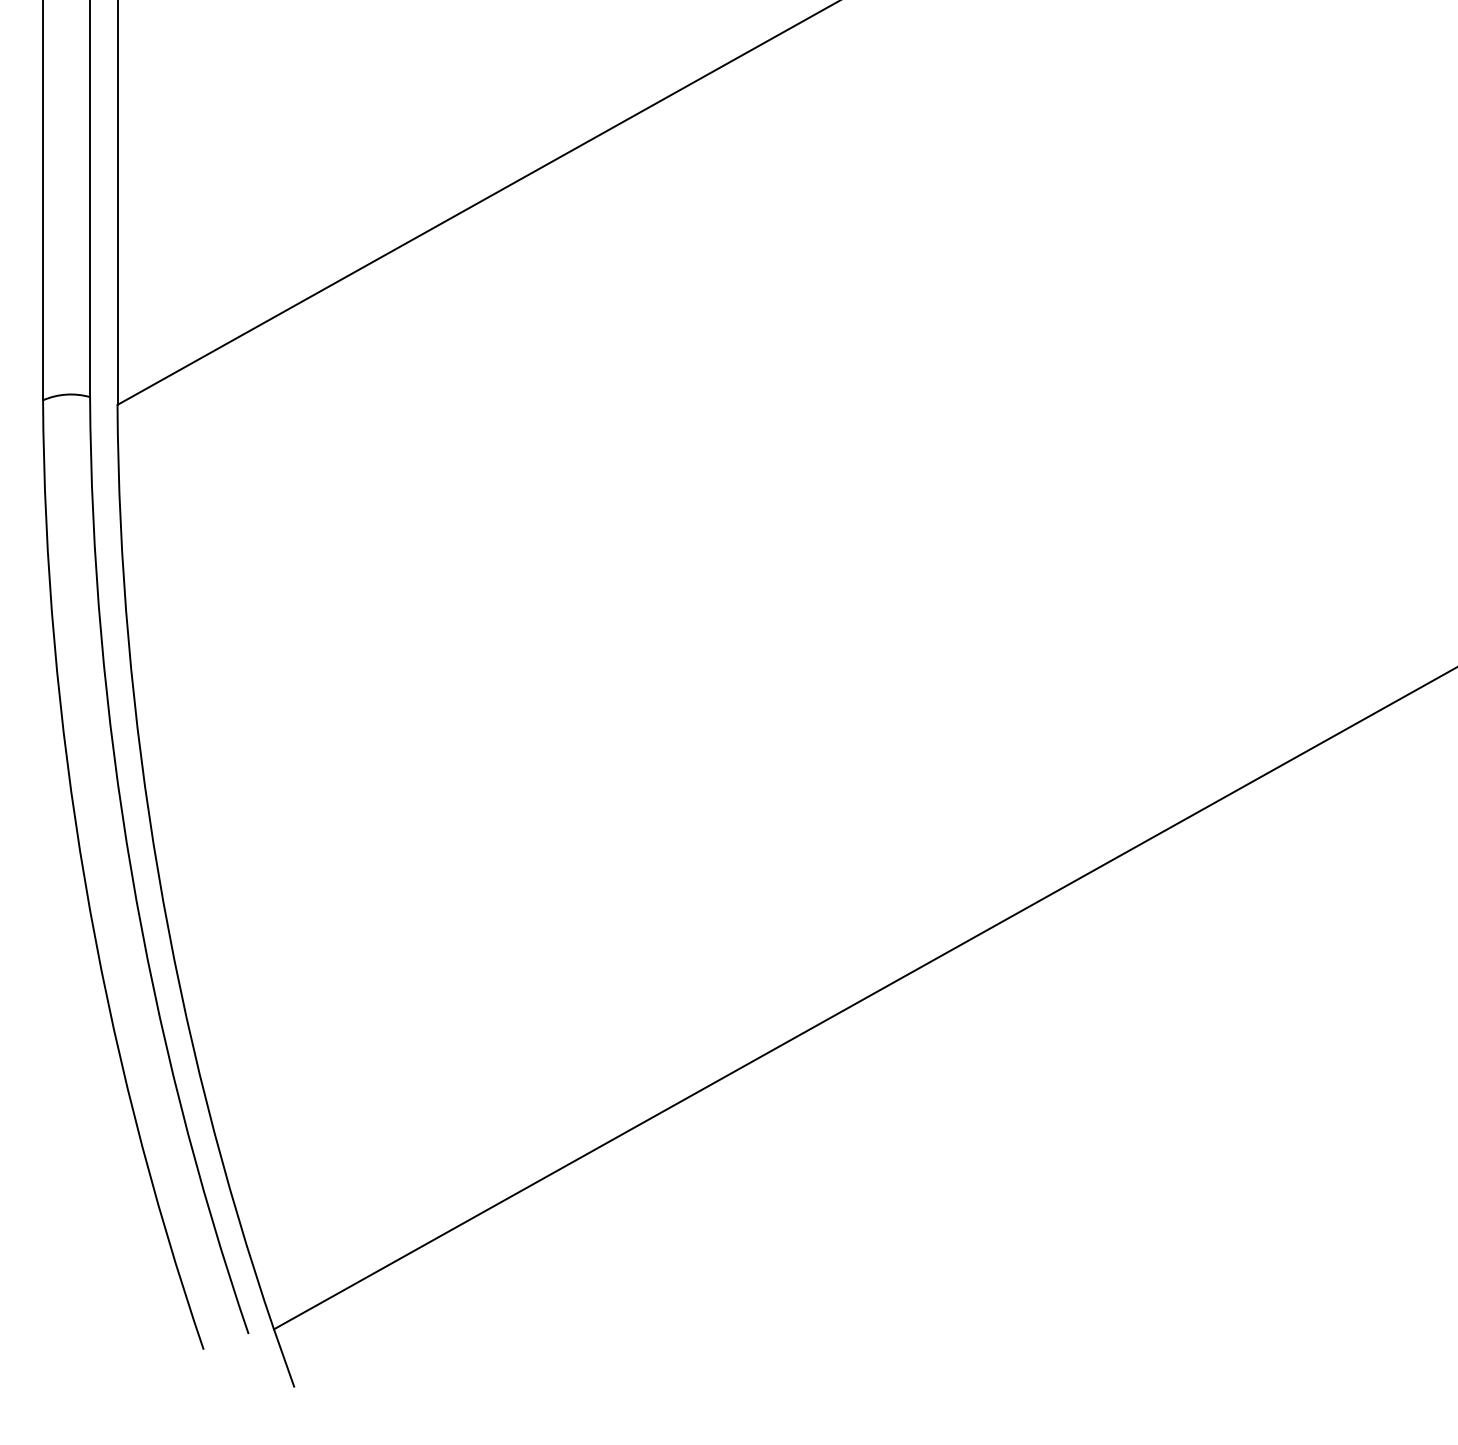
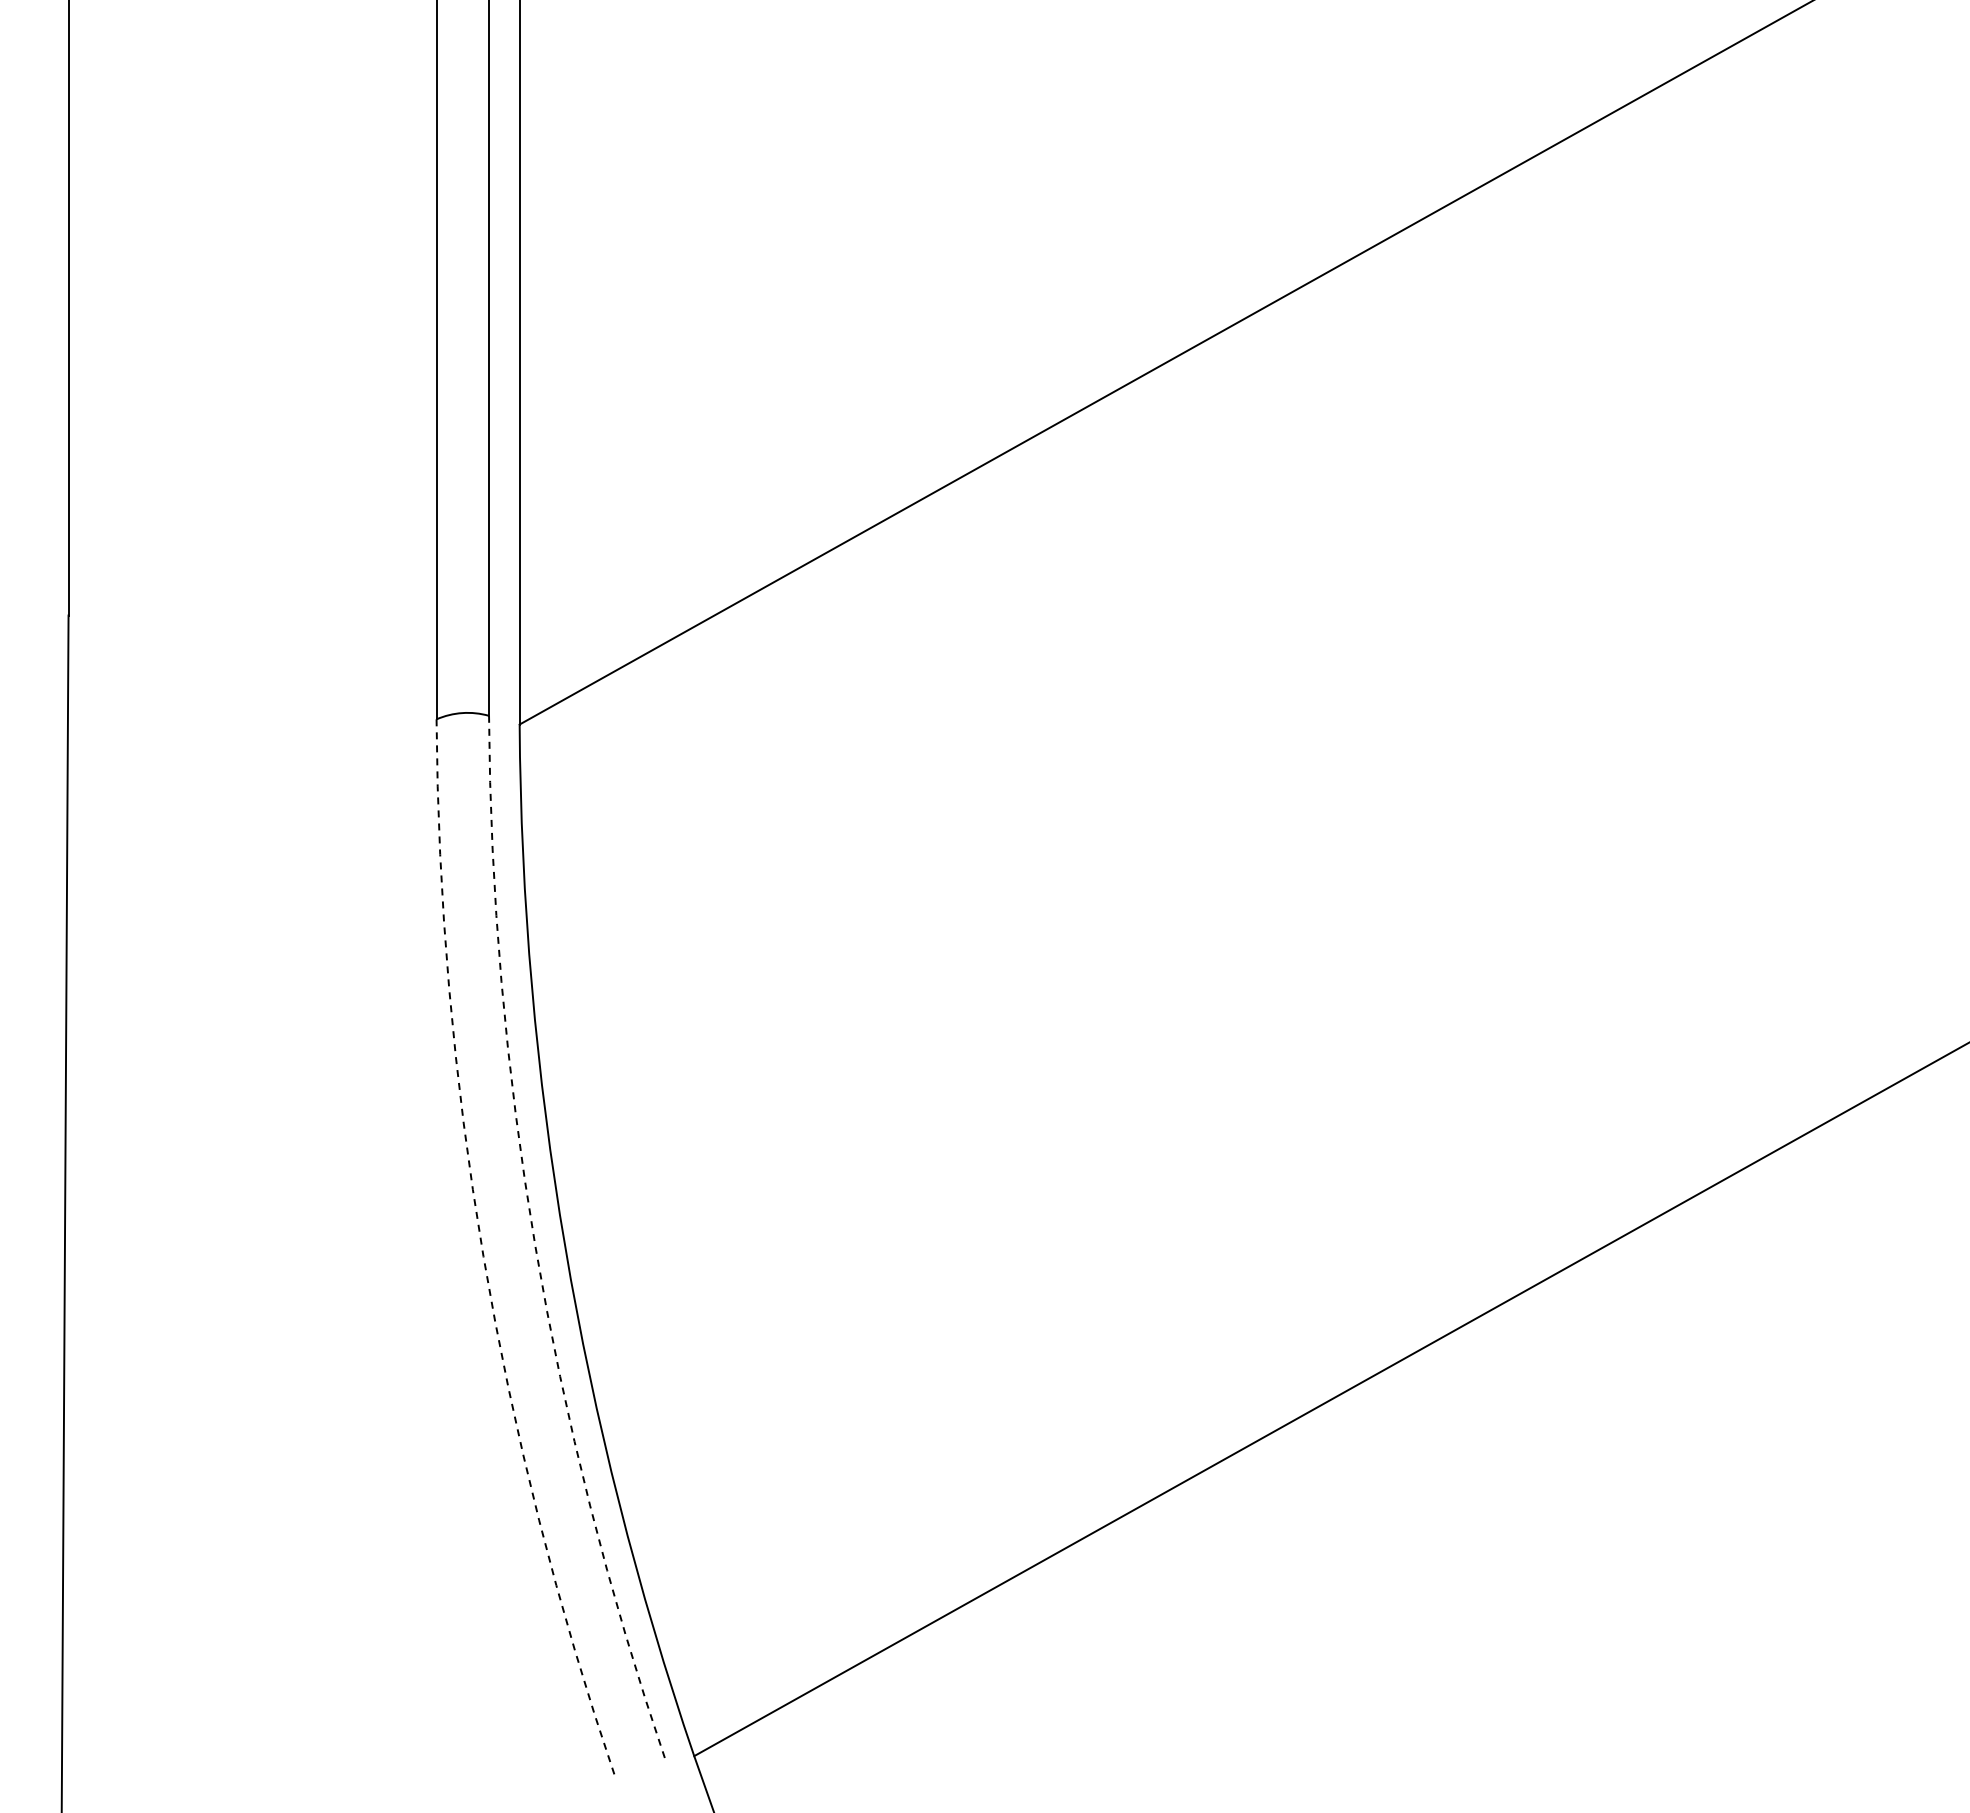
arc: (131, 871) -> (535, 1245), solid -> dashed
arc: (85, 881) -> (483, 1256), solid -> dashed

